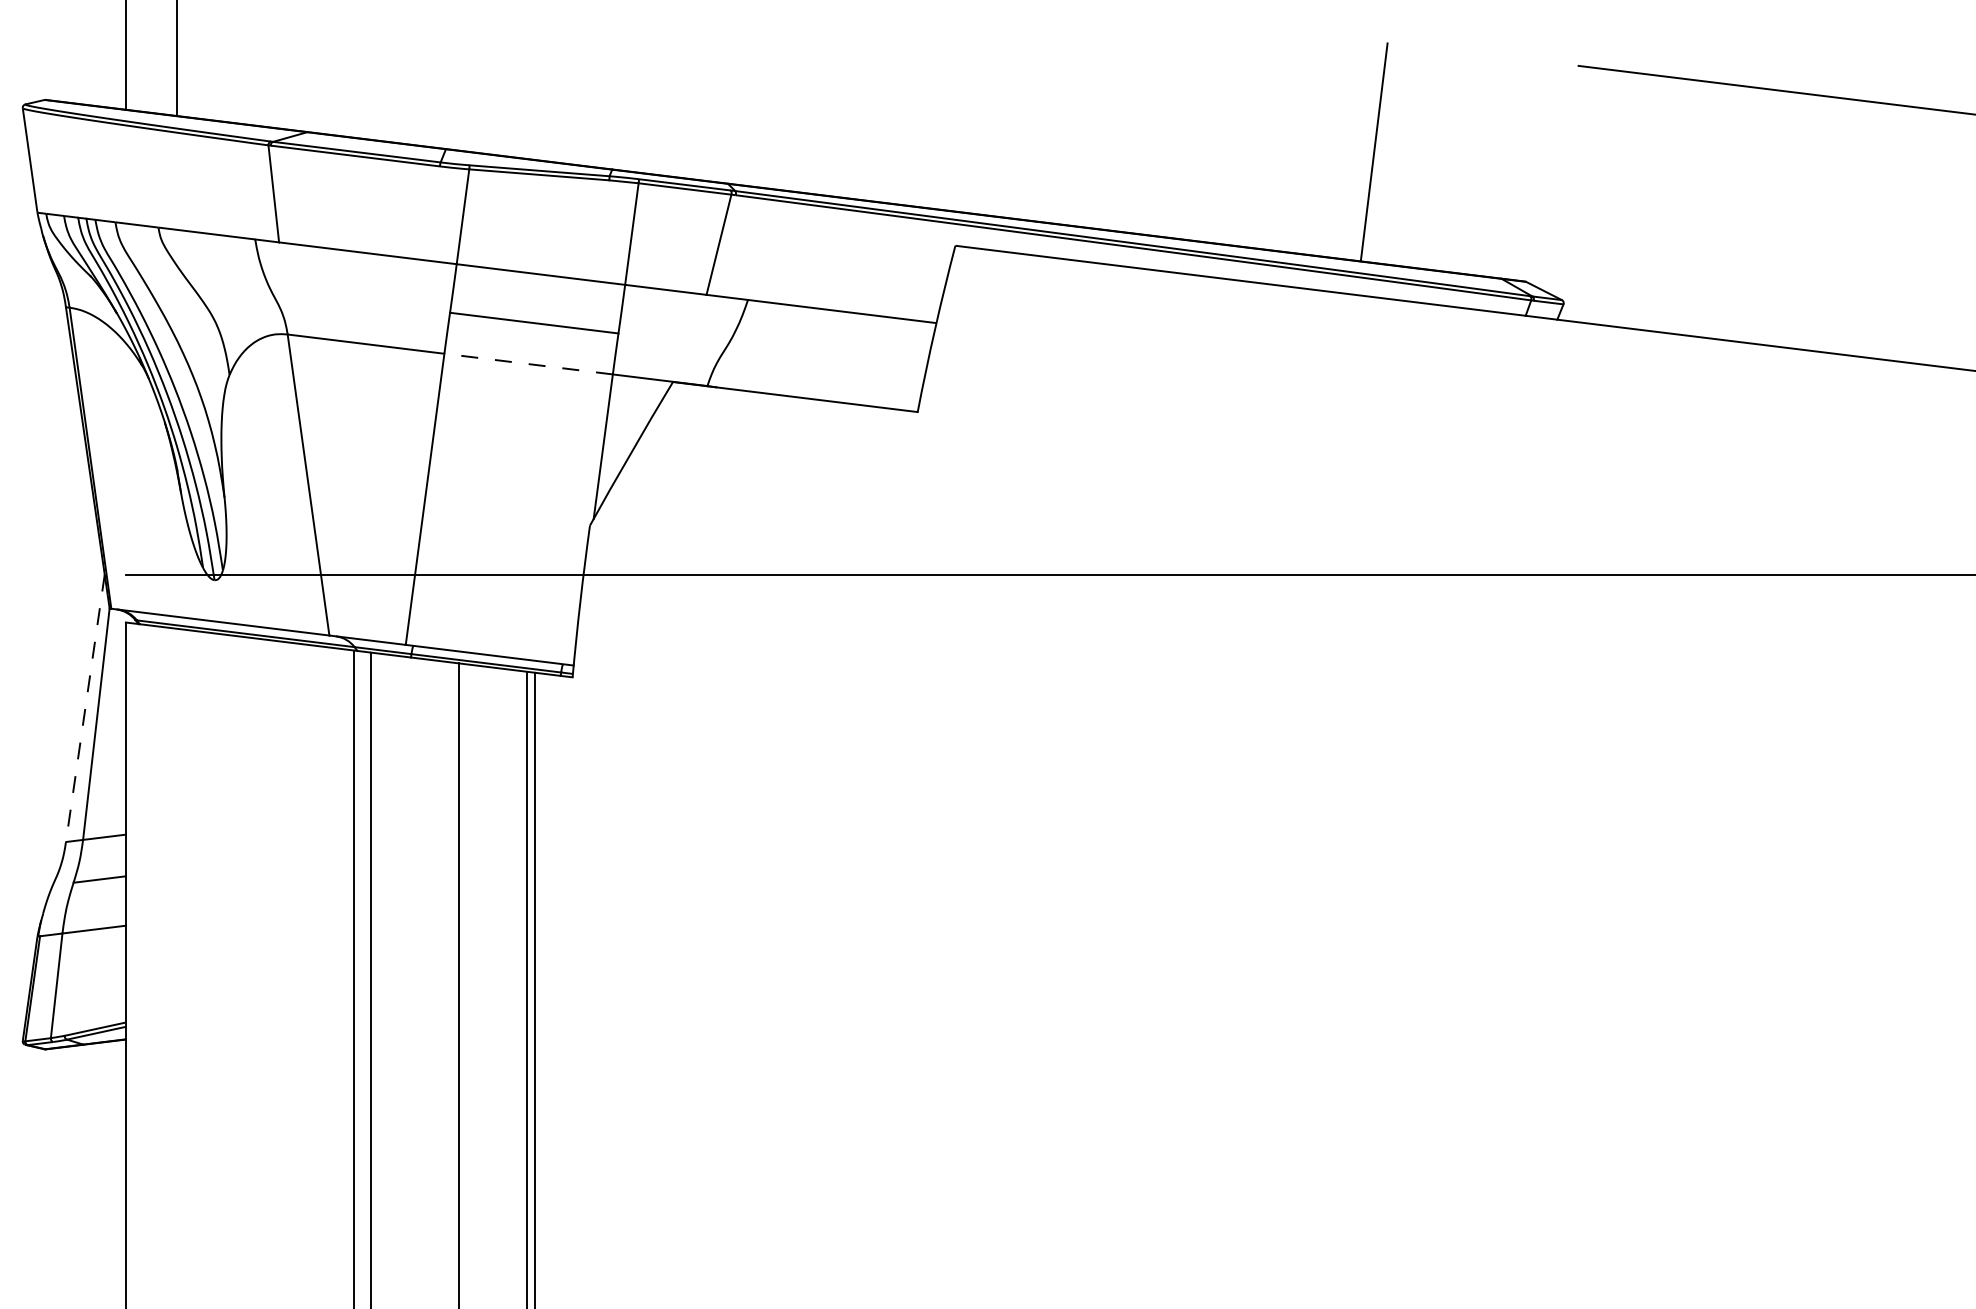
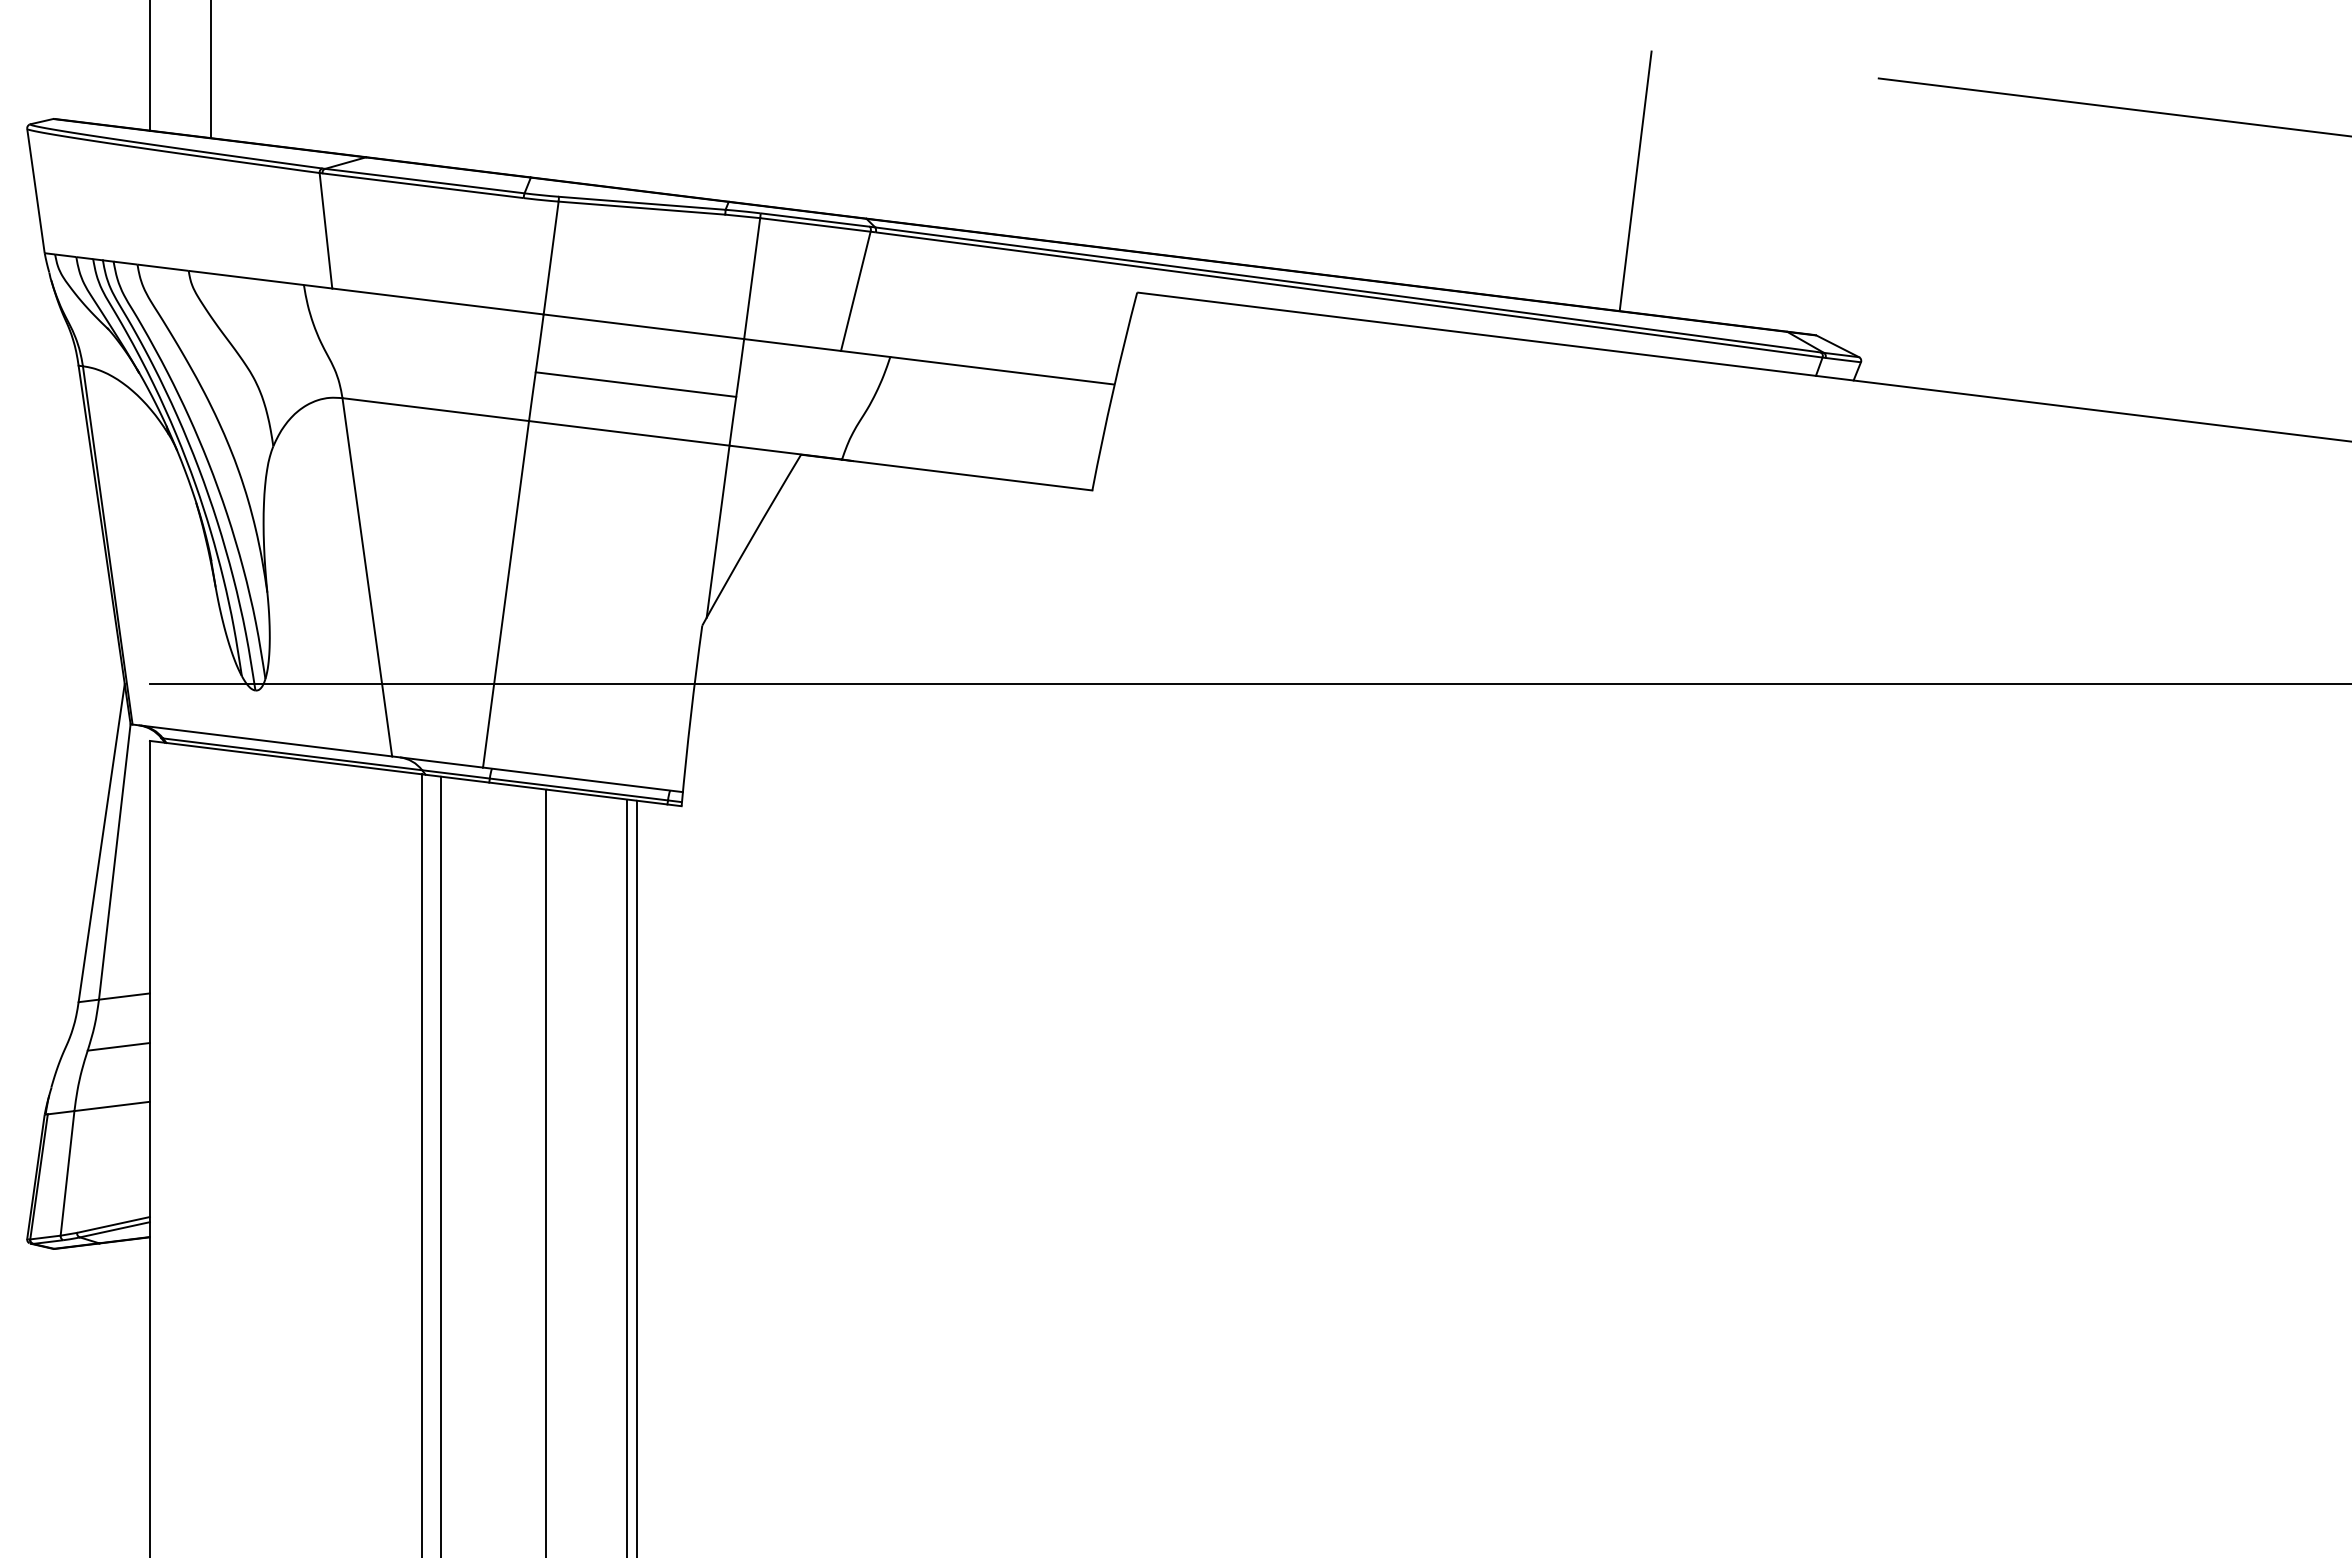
line: (528, 364) -> (629, 433), dashed -> solid
line: (85, 708) -> (101, 843), dashed -> solid

